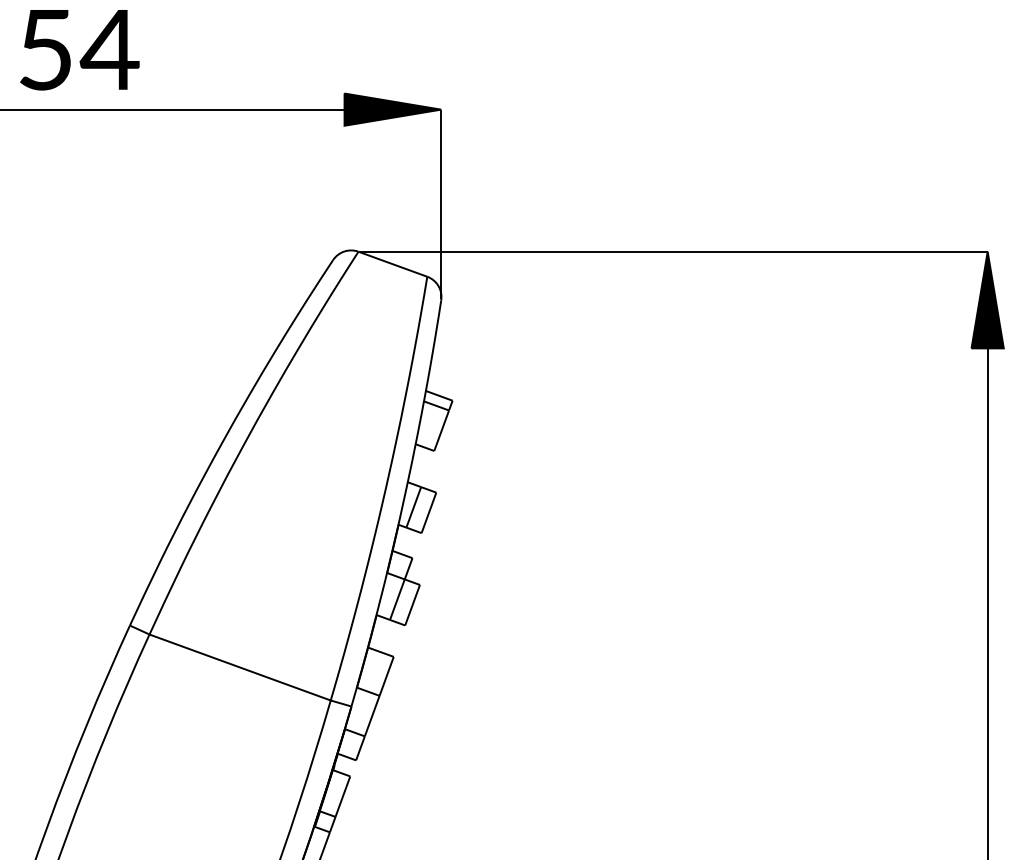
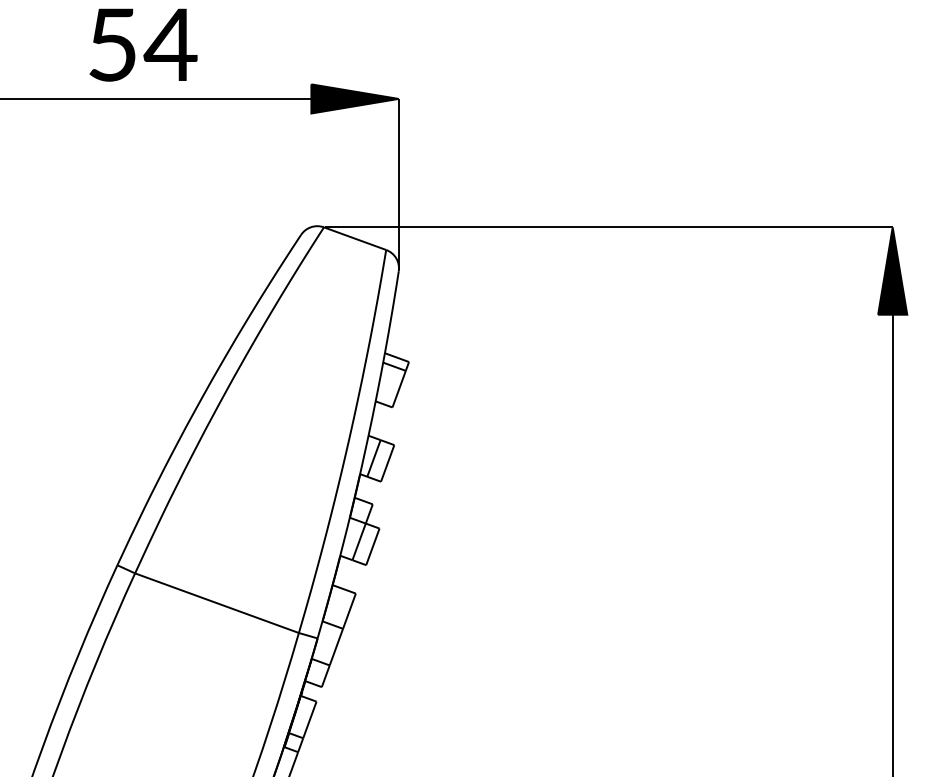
text: (79, 50) -> (143, 45), moved

